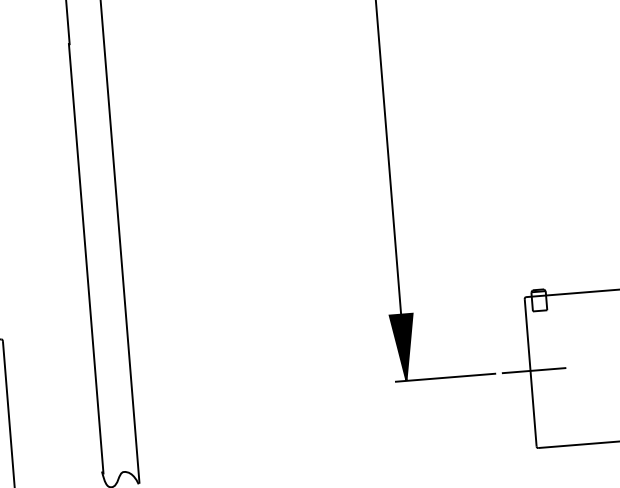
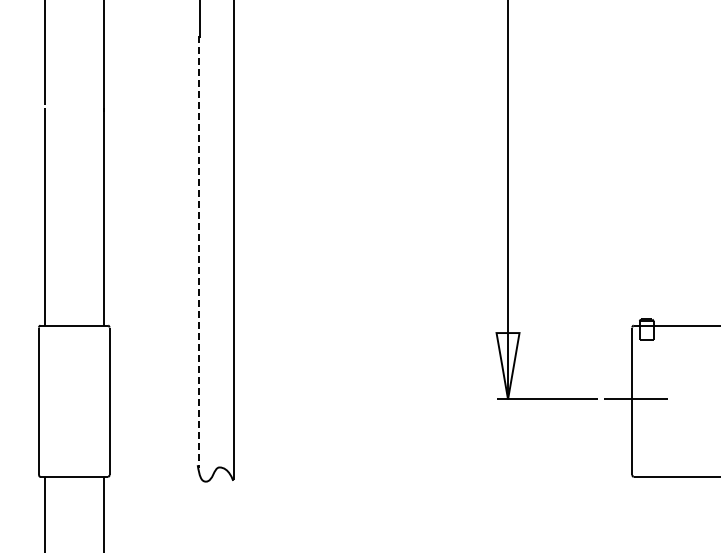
line: (86, 259) -> (199, 252), solid -> dashed
fill: (403, 348) -> (507, 366), removed

